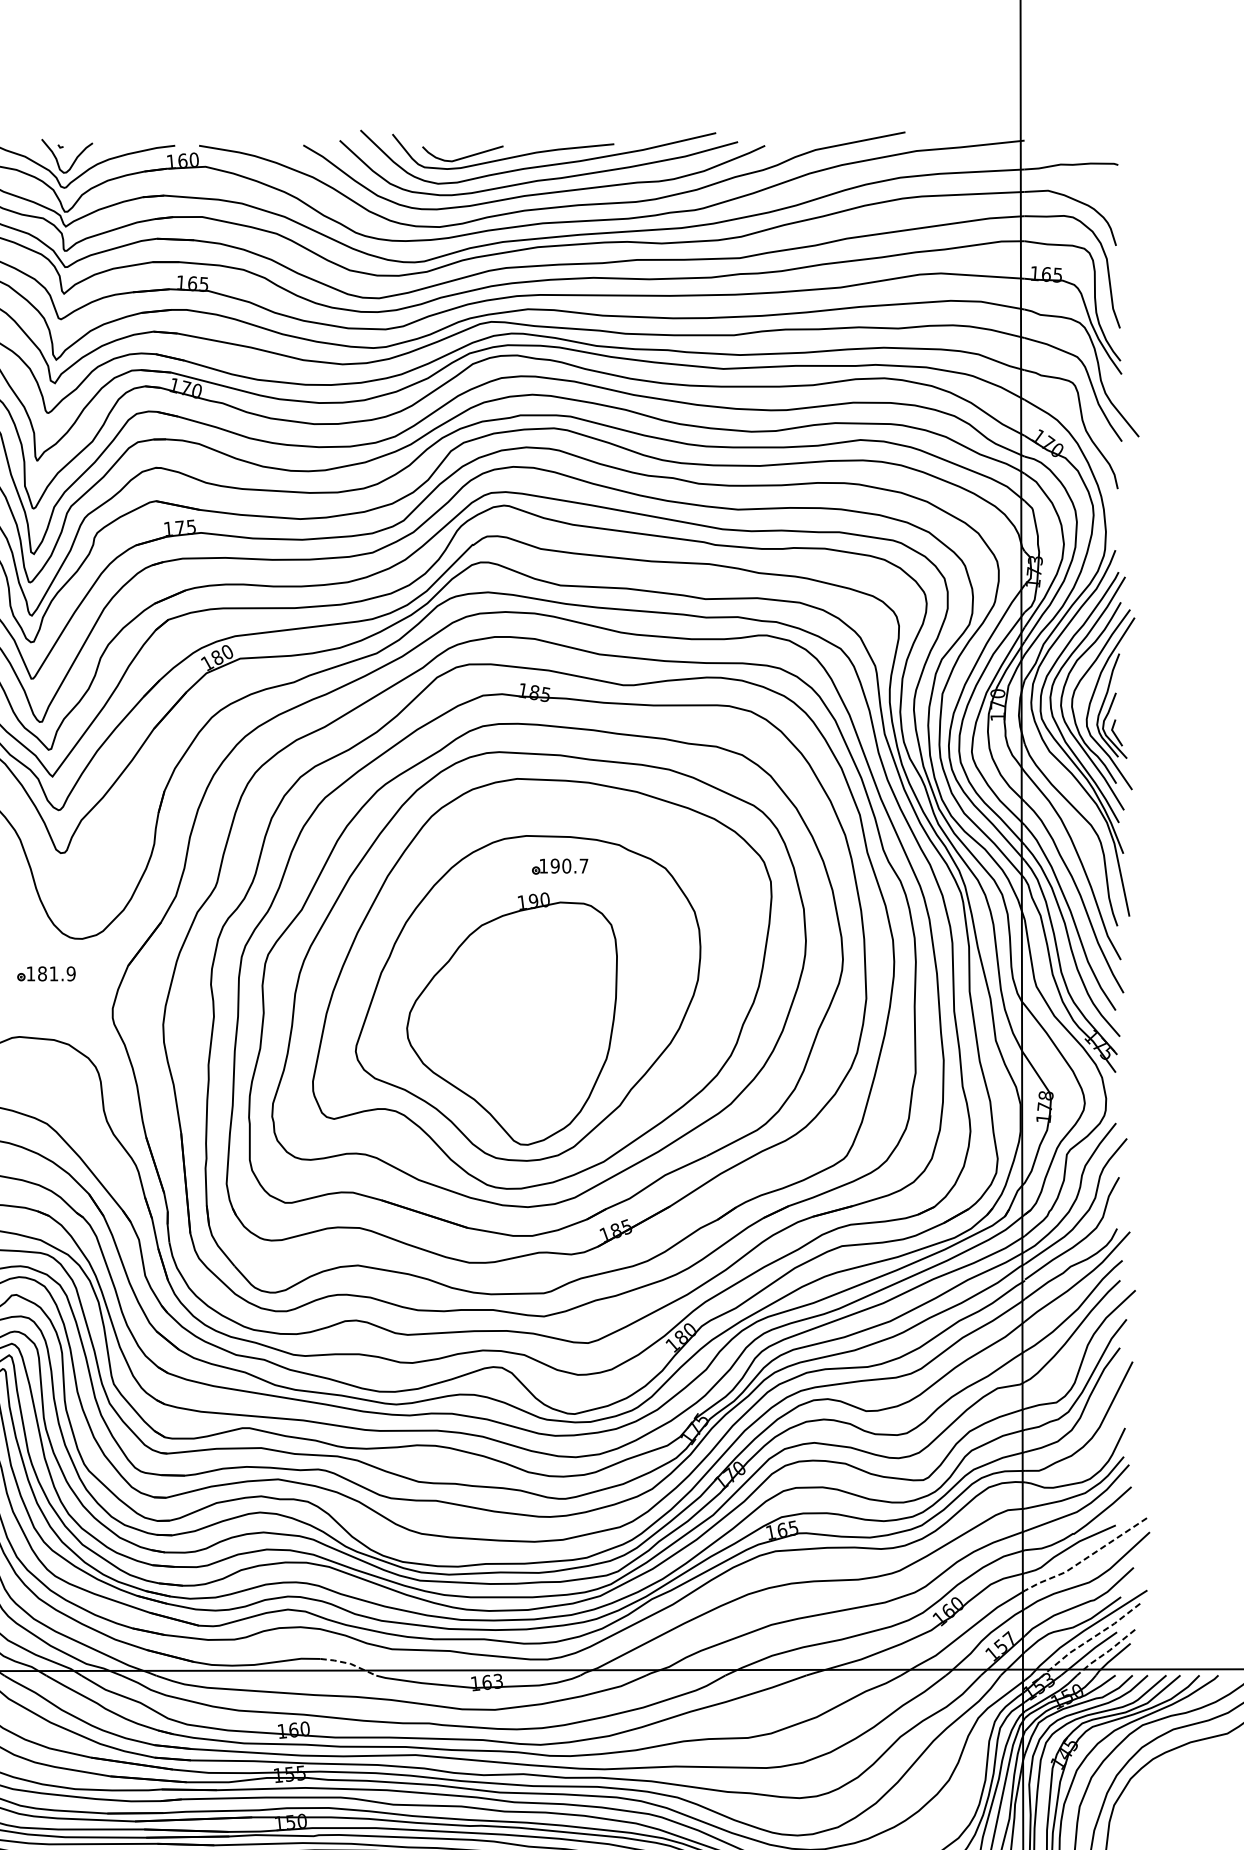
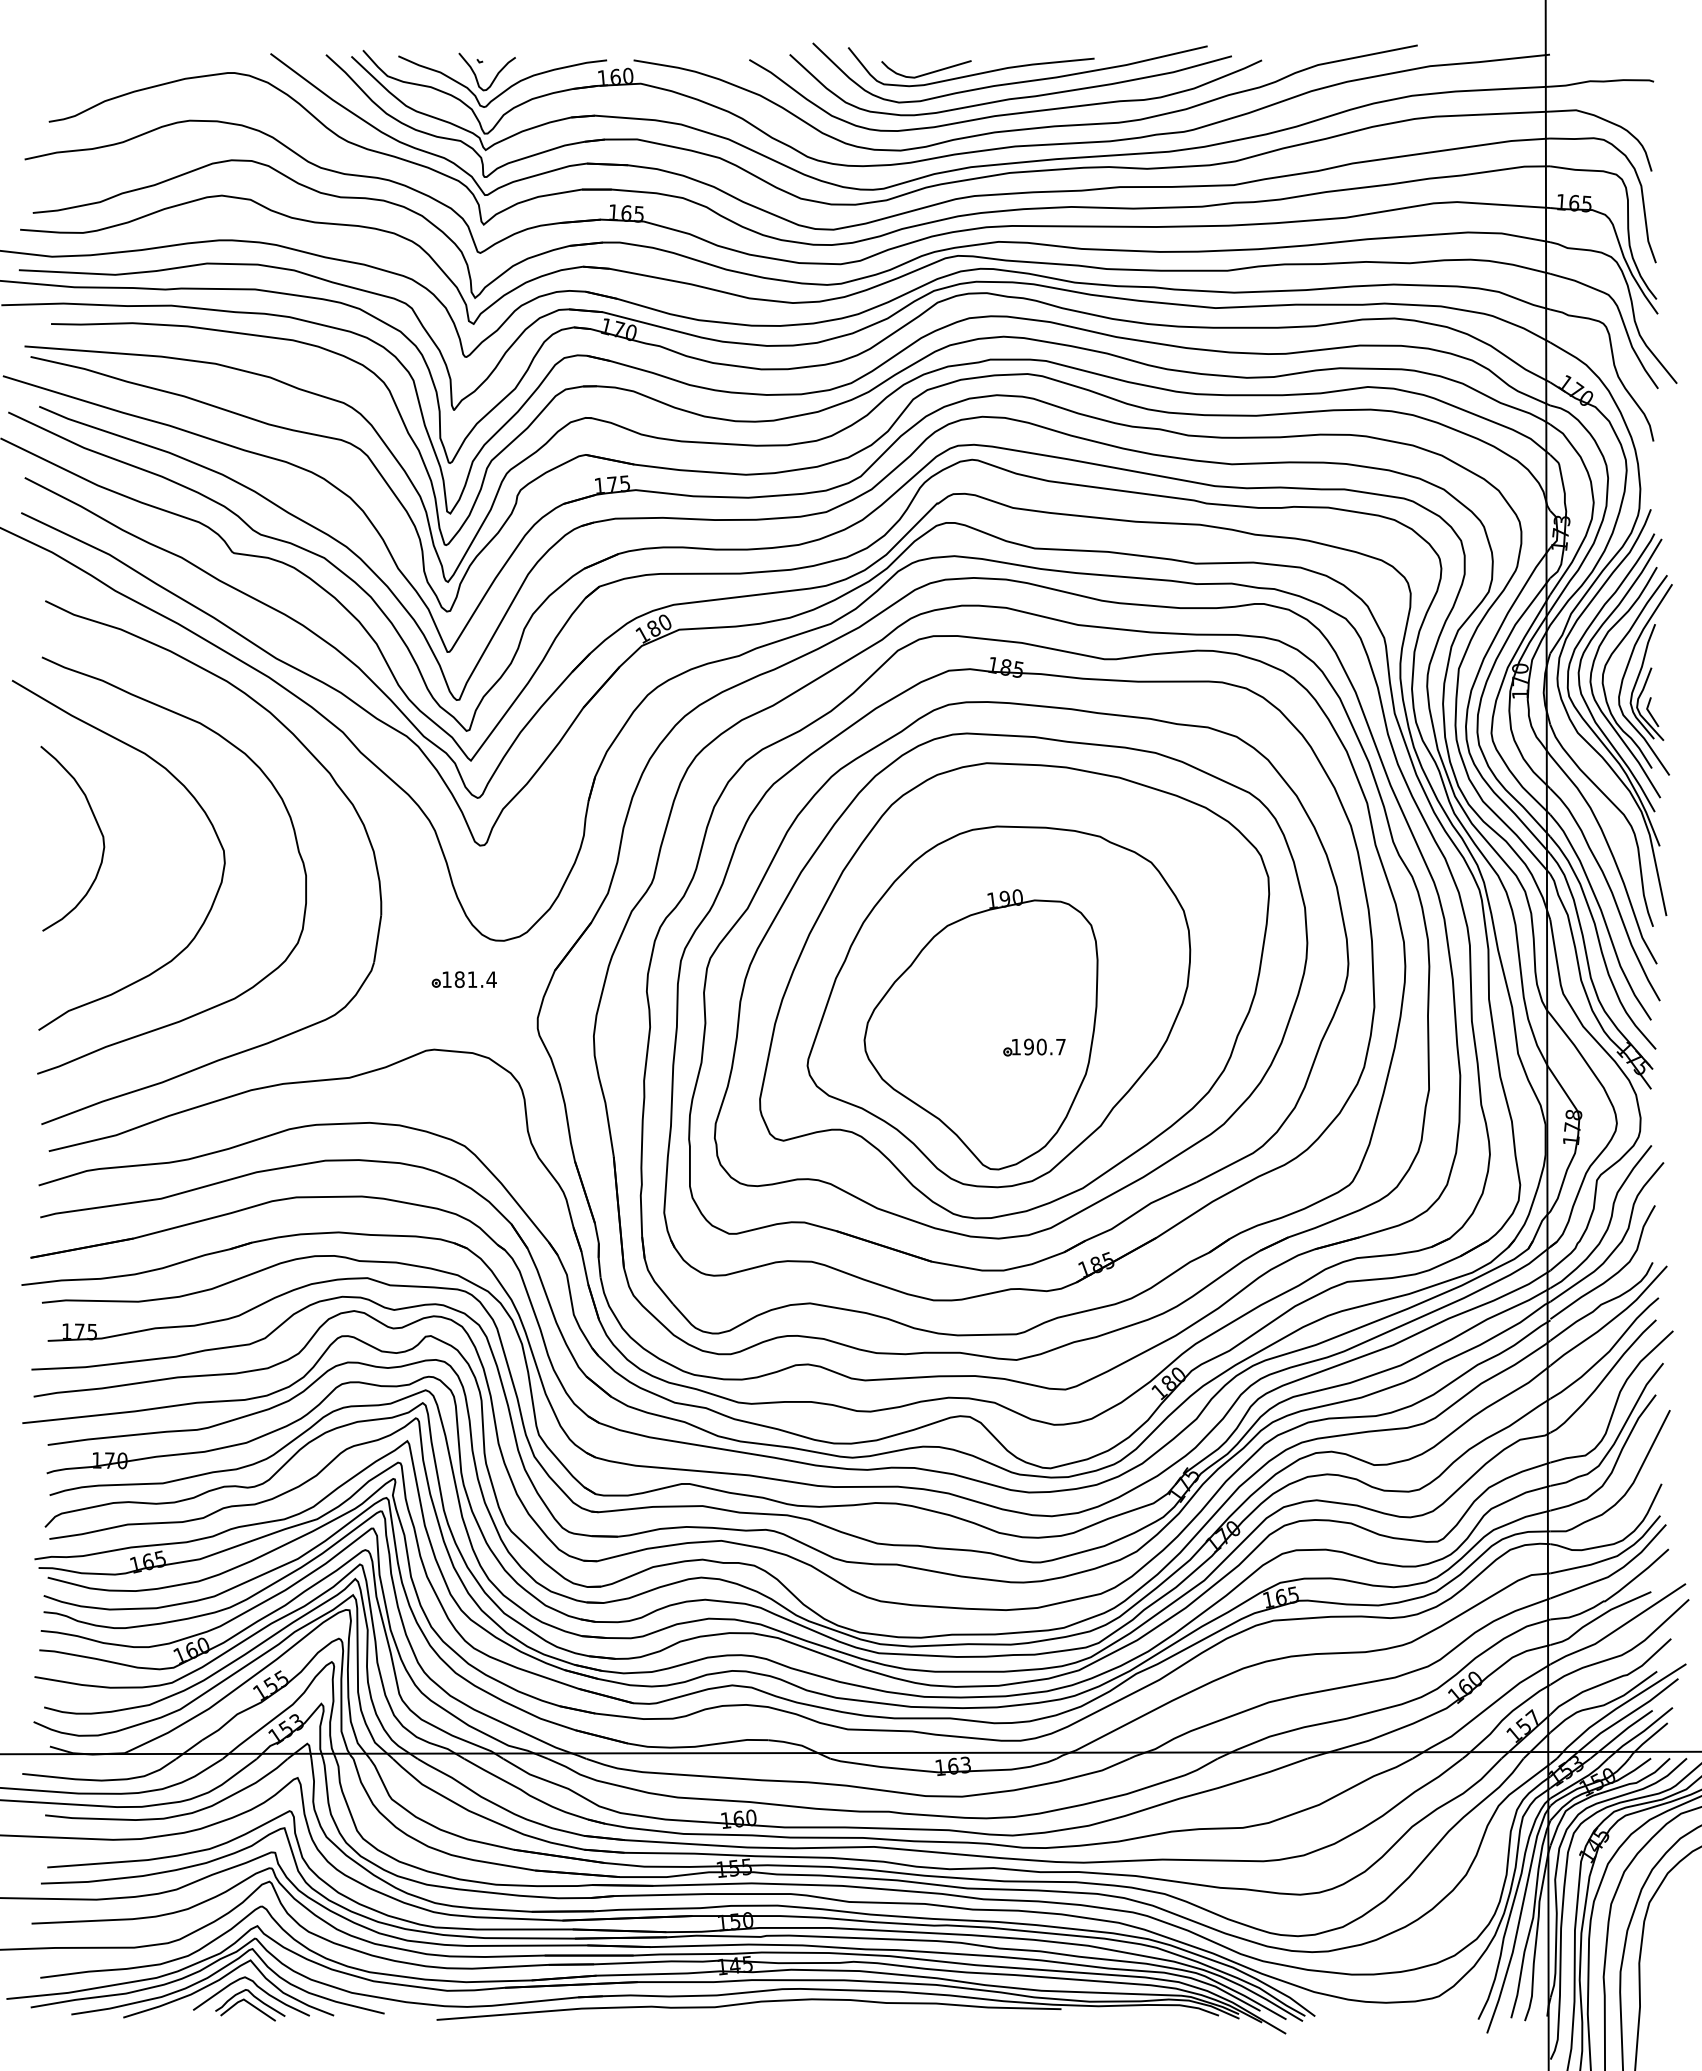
part: (560, 866) -> (1034, 1047), moved
text: (71, 973) -> (491, 979), 181.9 -> 181.4
line: (1086, 1558) -> (1618, 1628), dashed -> solid
line: (1090, 1639) -> (1623, 1718), dashed -> solid
line: (1106, 1652) -> (1640, 1733), dashed -> solid
line: (350, 1663) -> (801, 1745), dashed -> solid

